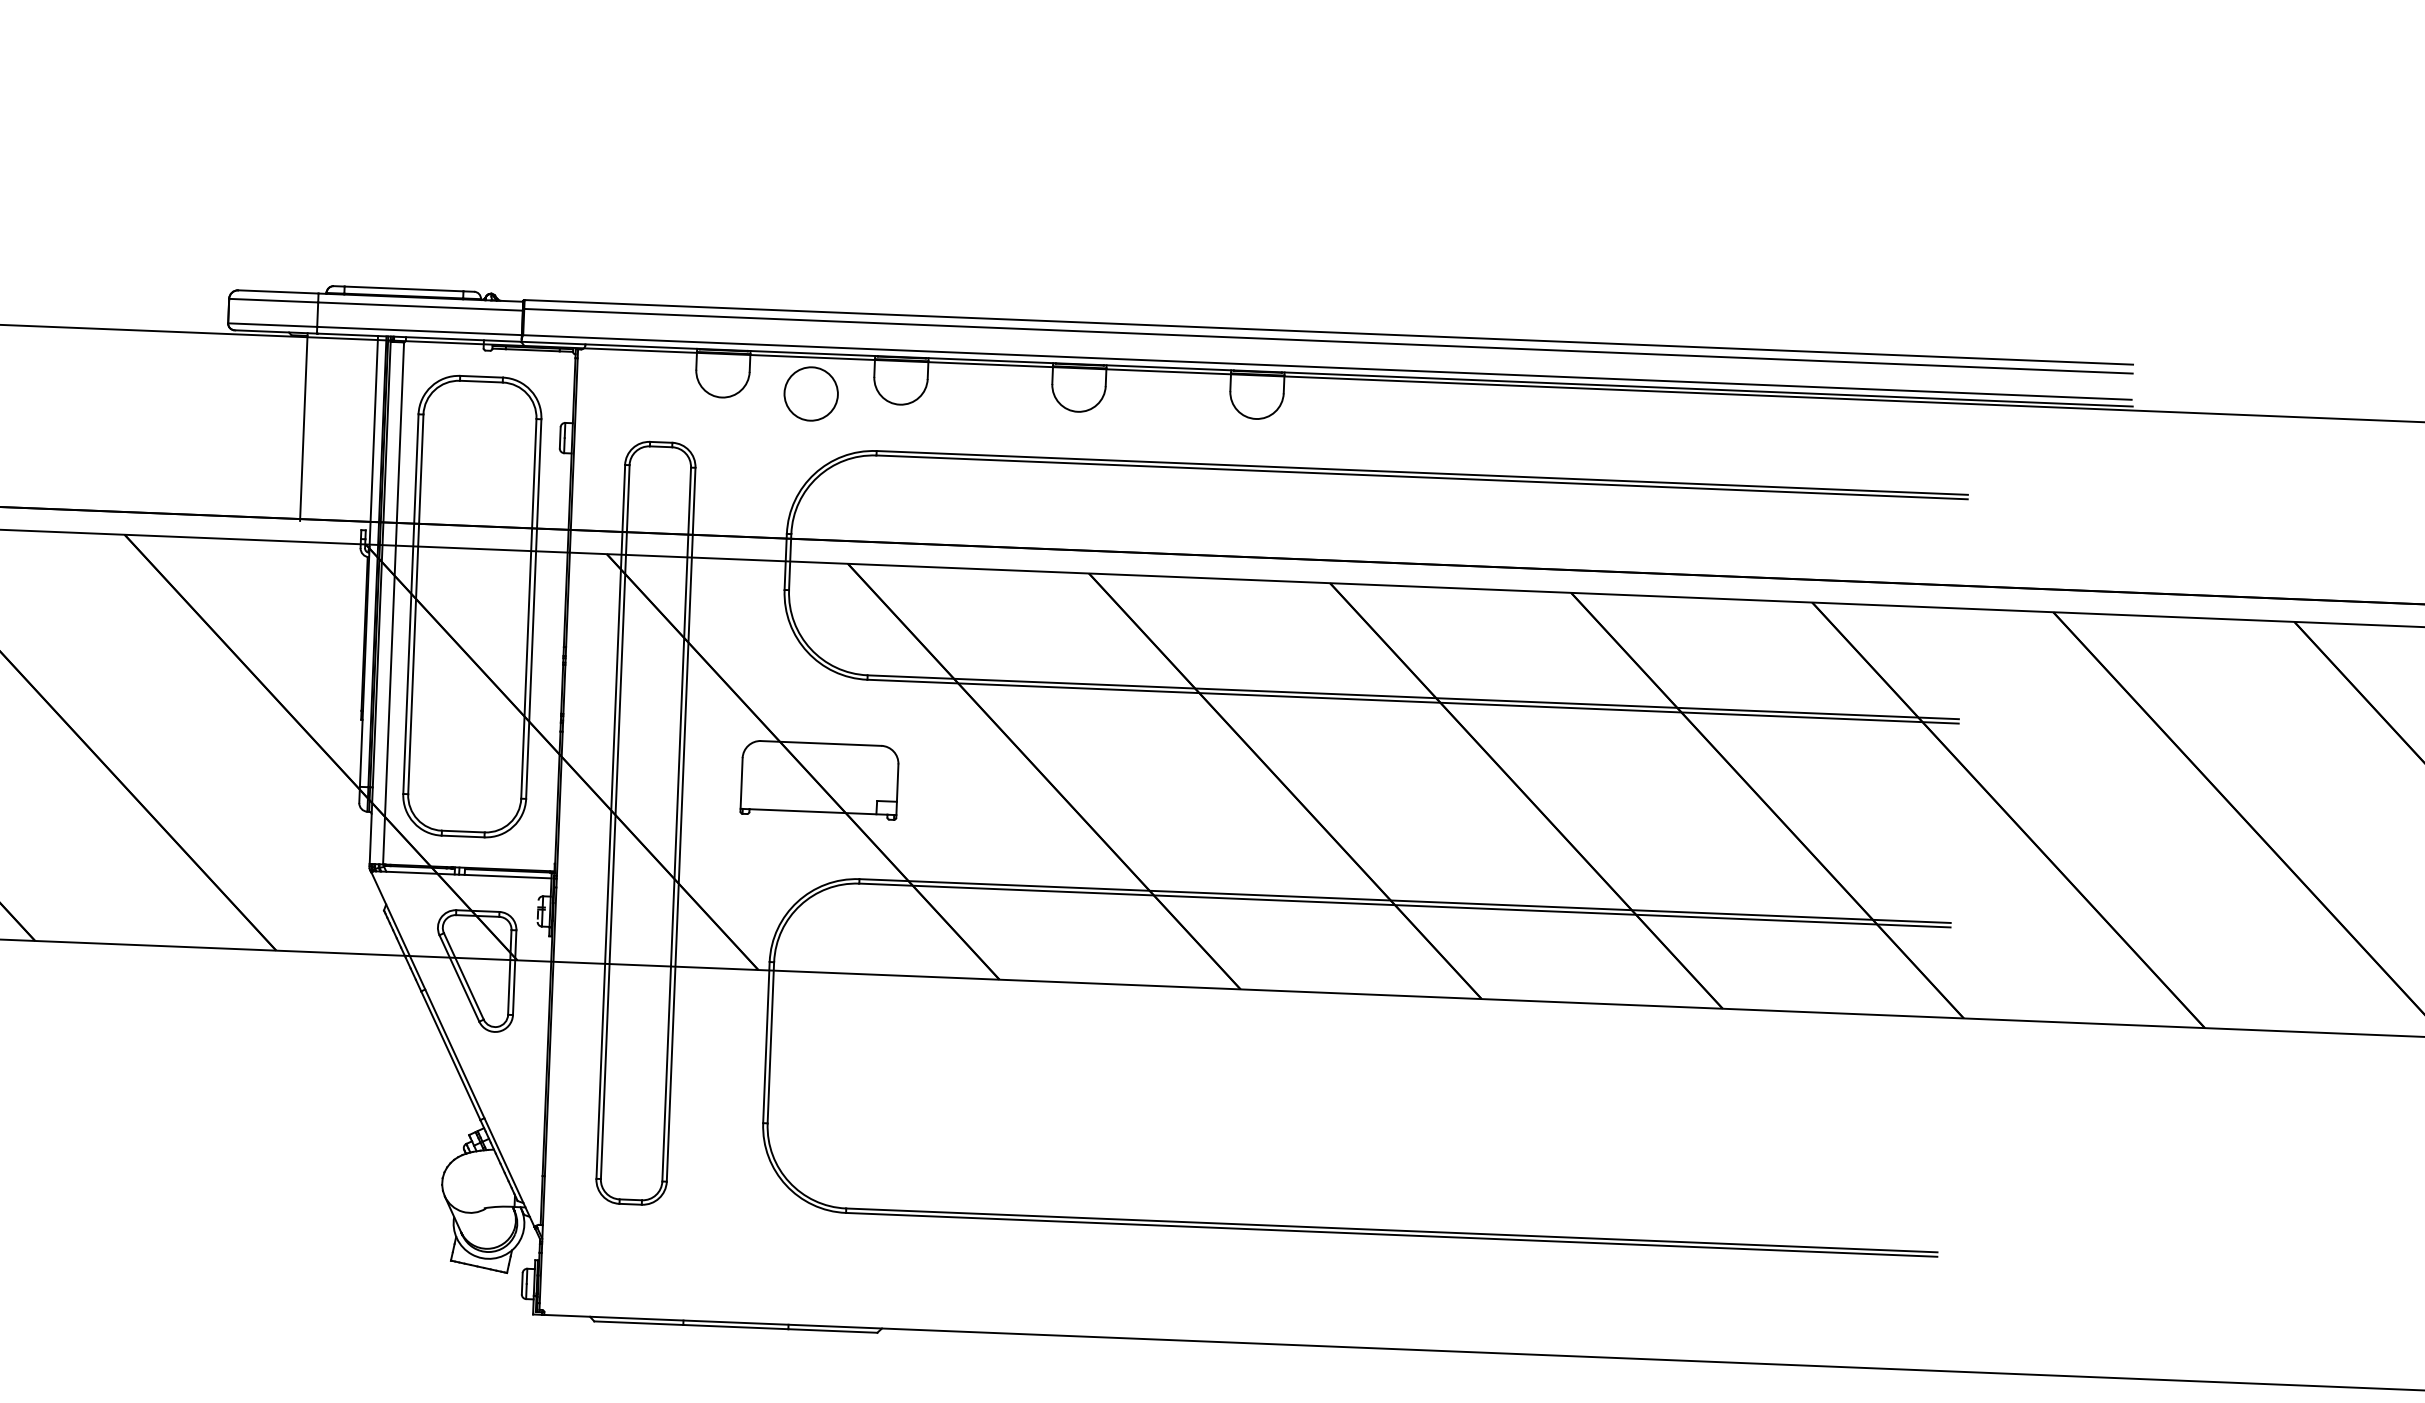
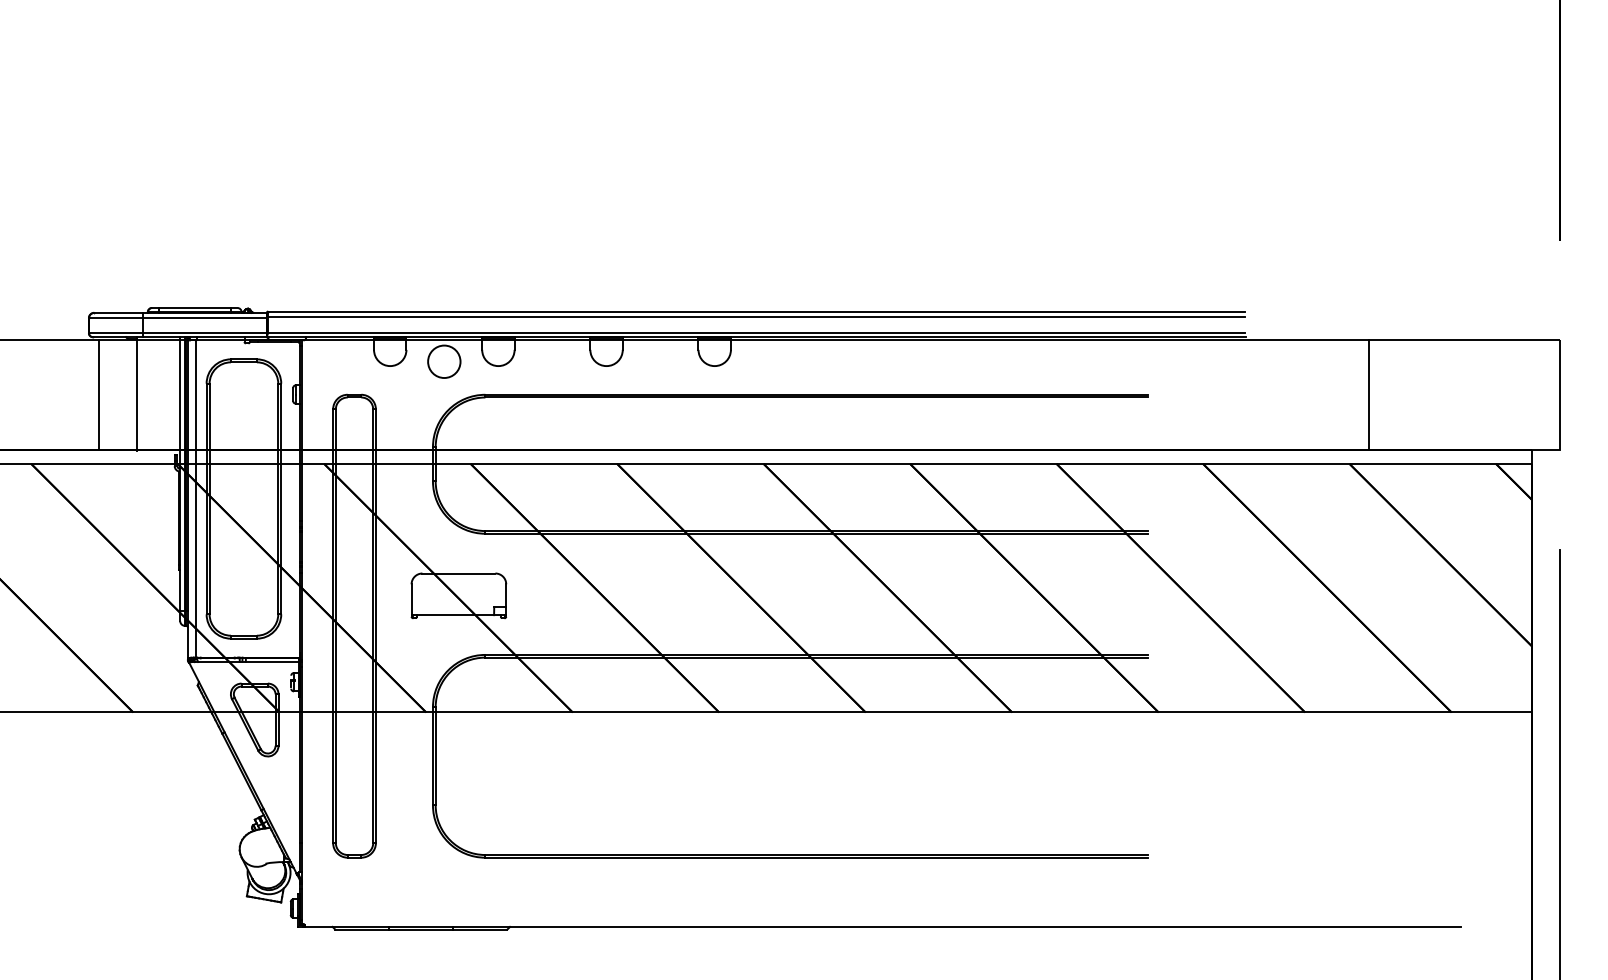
line: (239, 424) -> (98, 394), added
line: (2331, 509) -> (1369, 394), added

